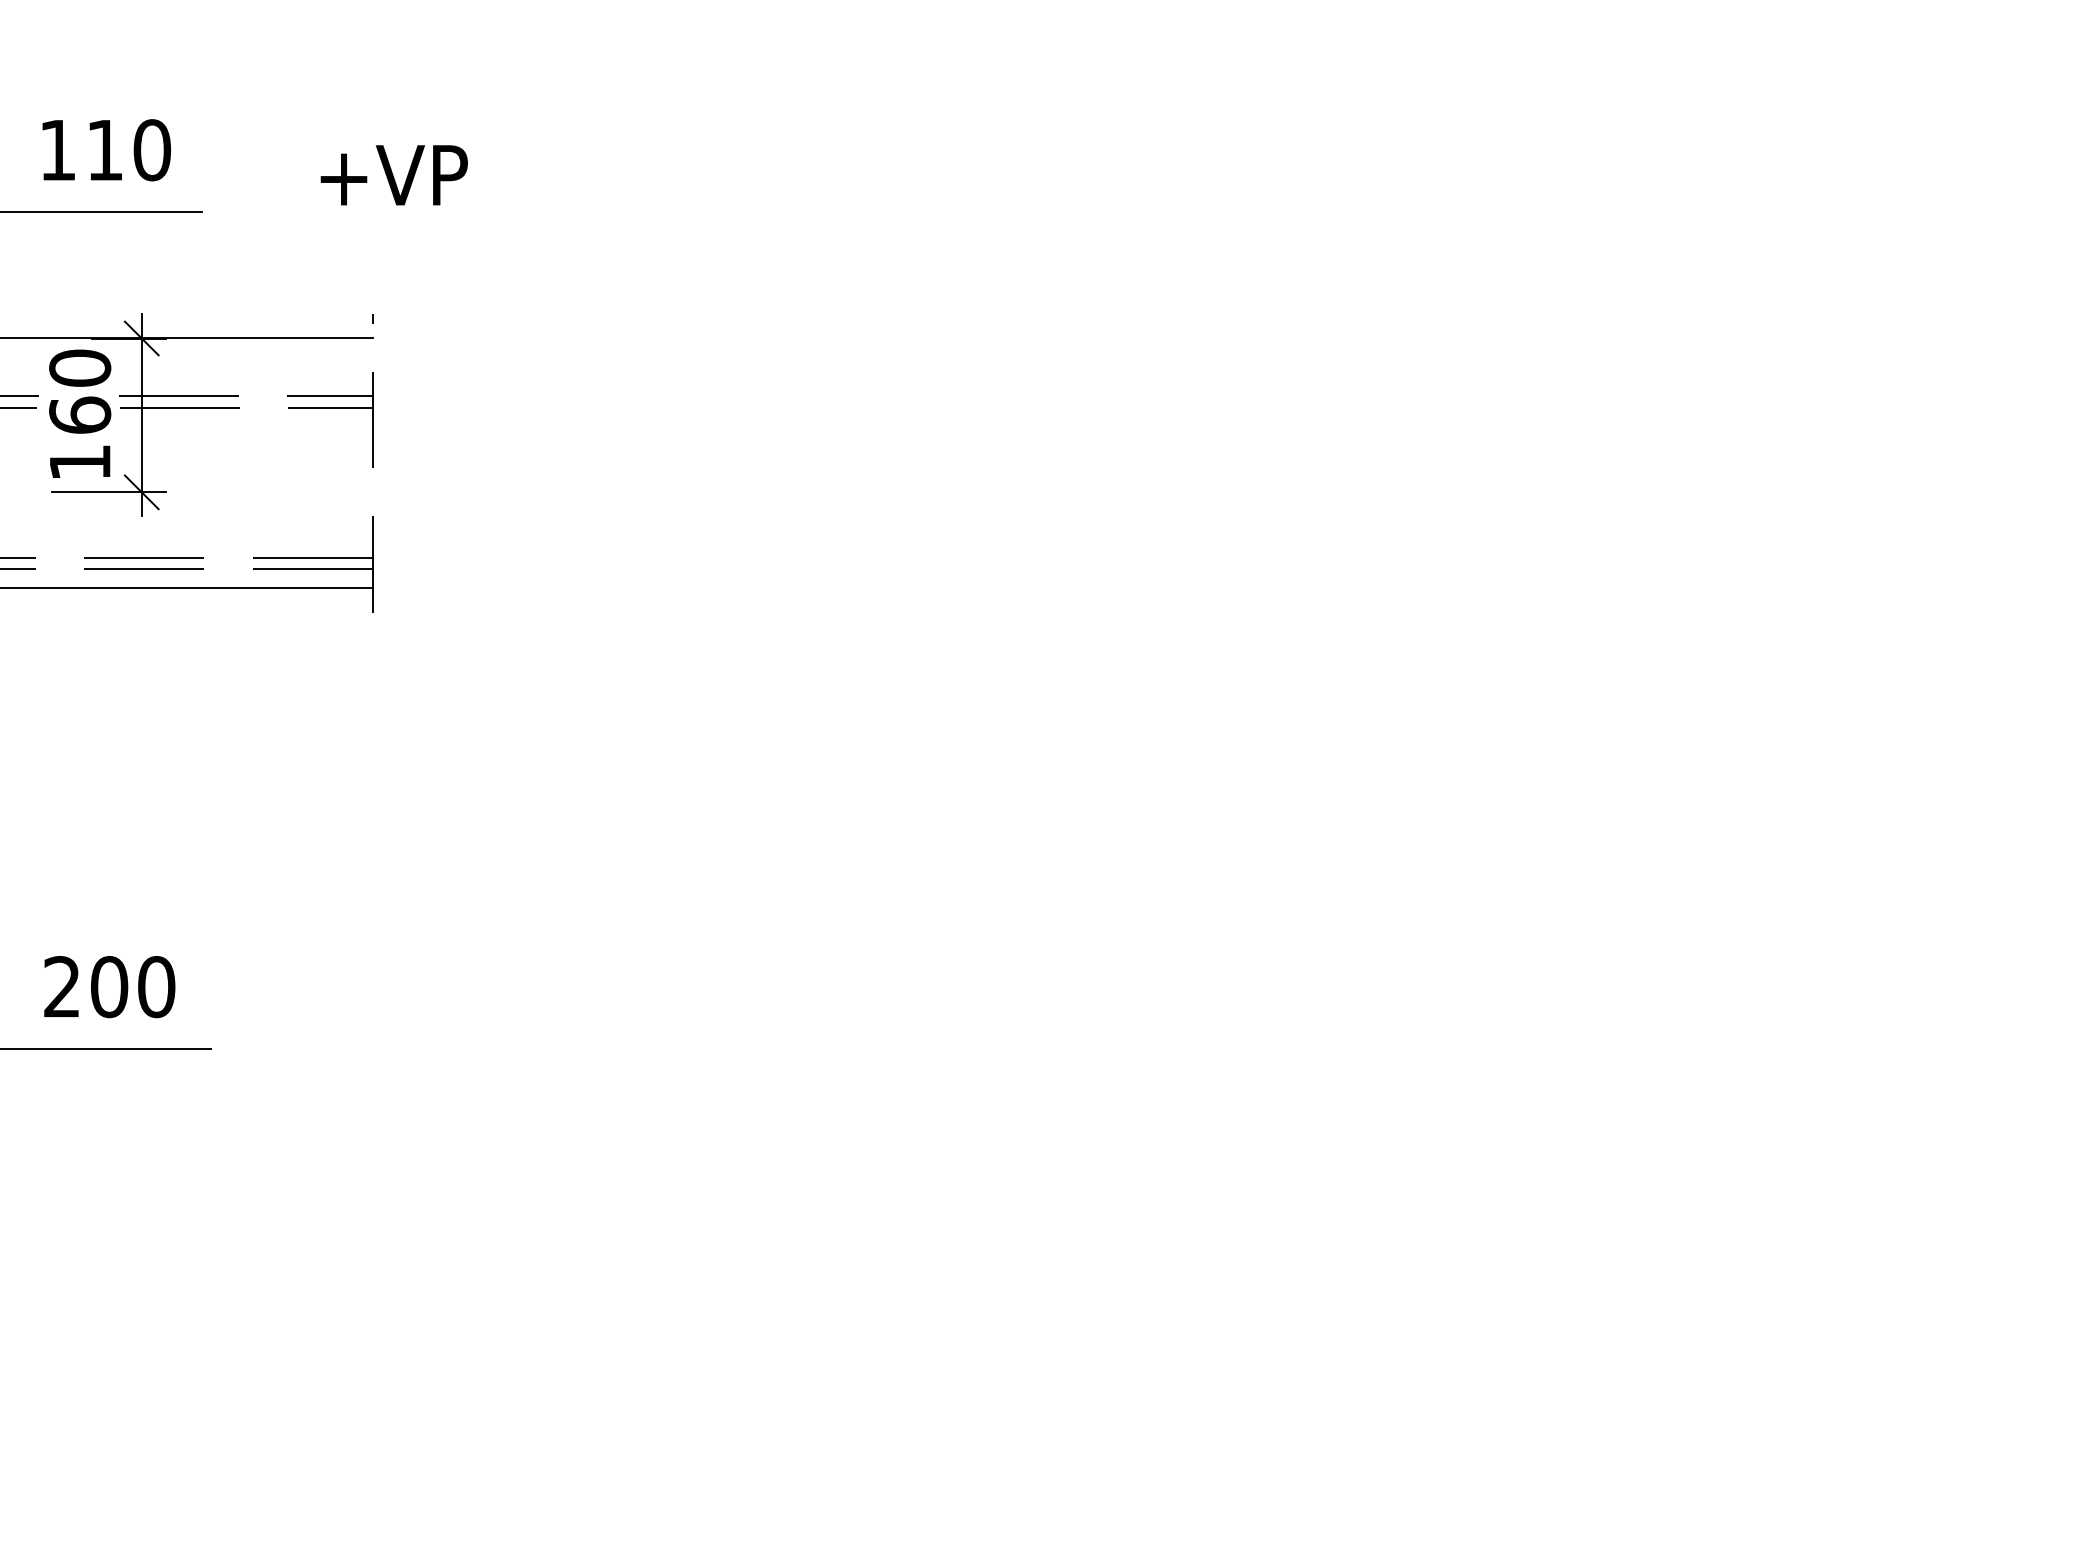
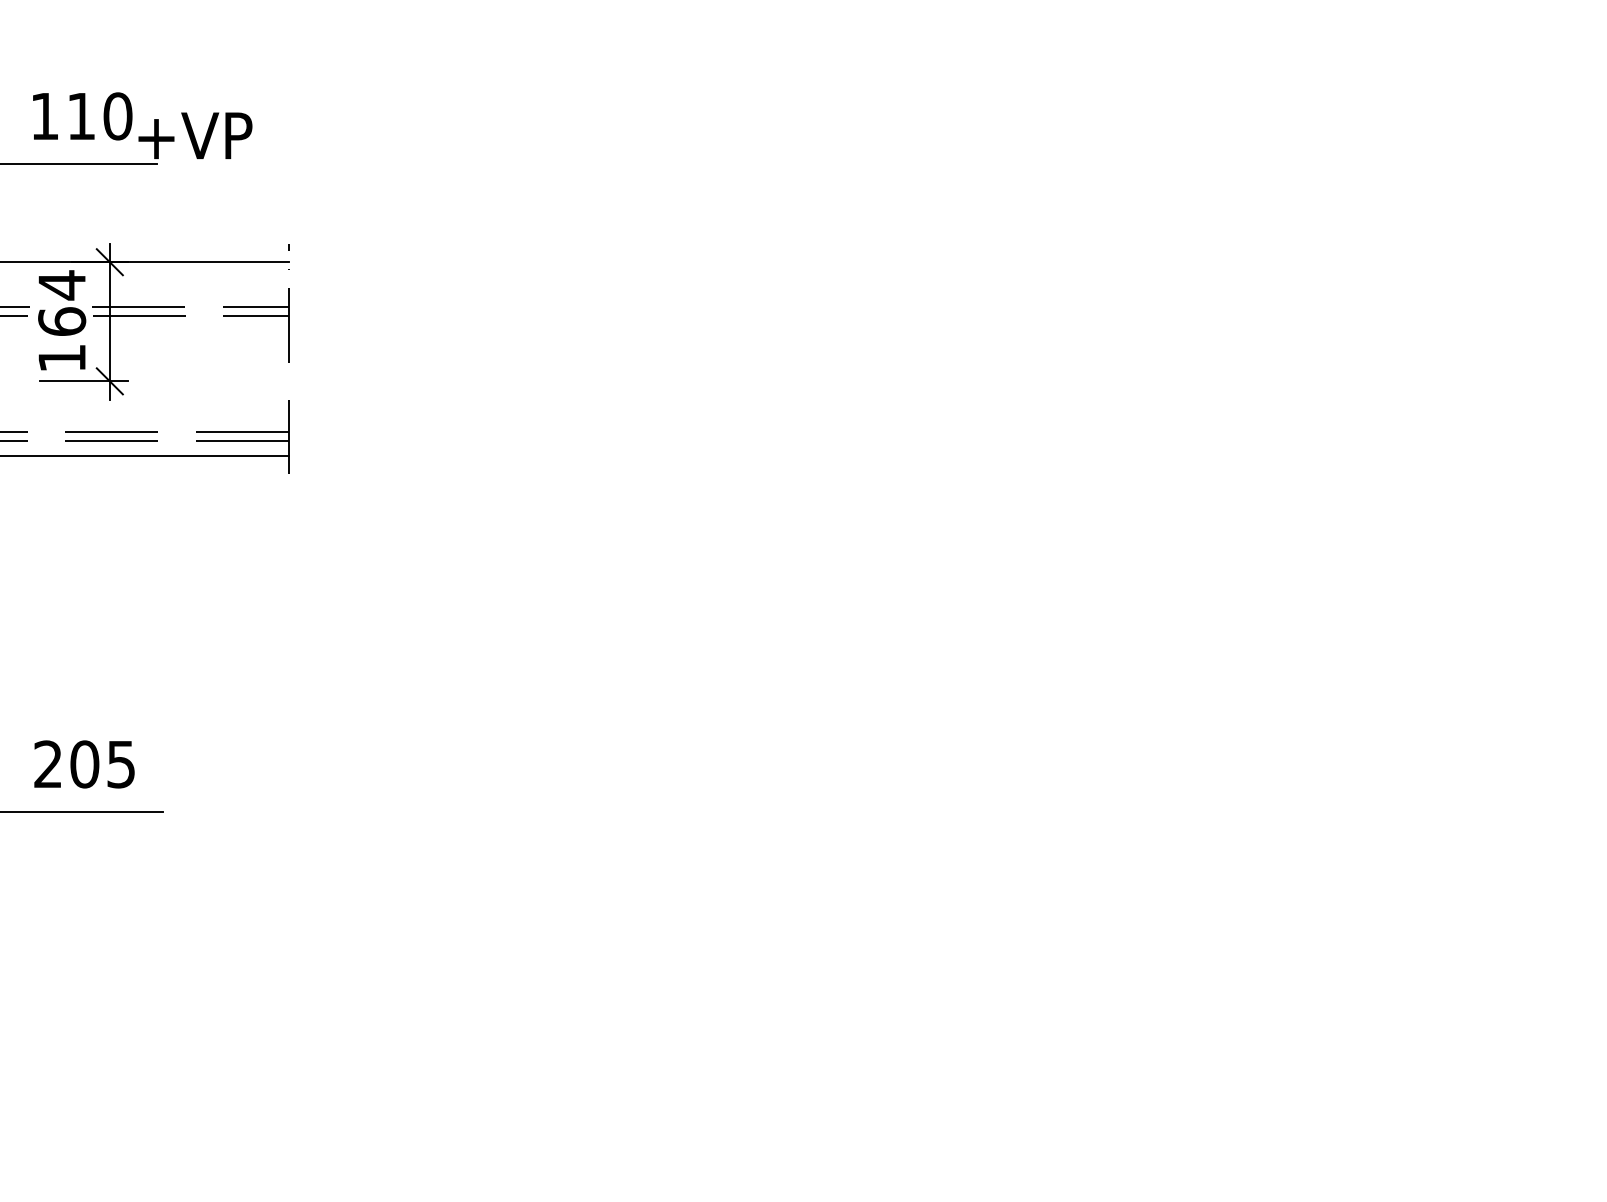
text: (393, 175) -> (194, 135), moved
text: (80, 368) -> (62, 285), 160 -> 164
text: (156, 987) -> (121, 764), 200 -> 205

